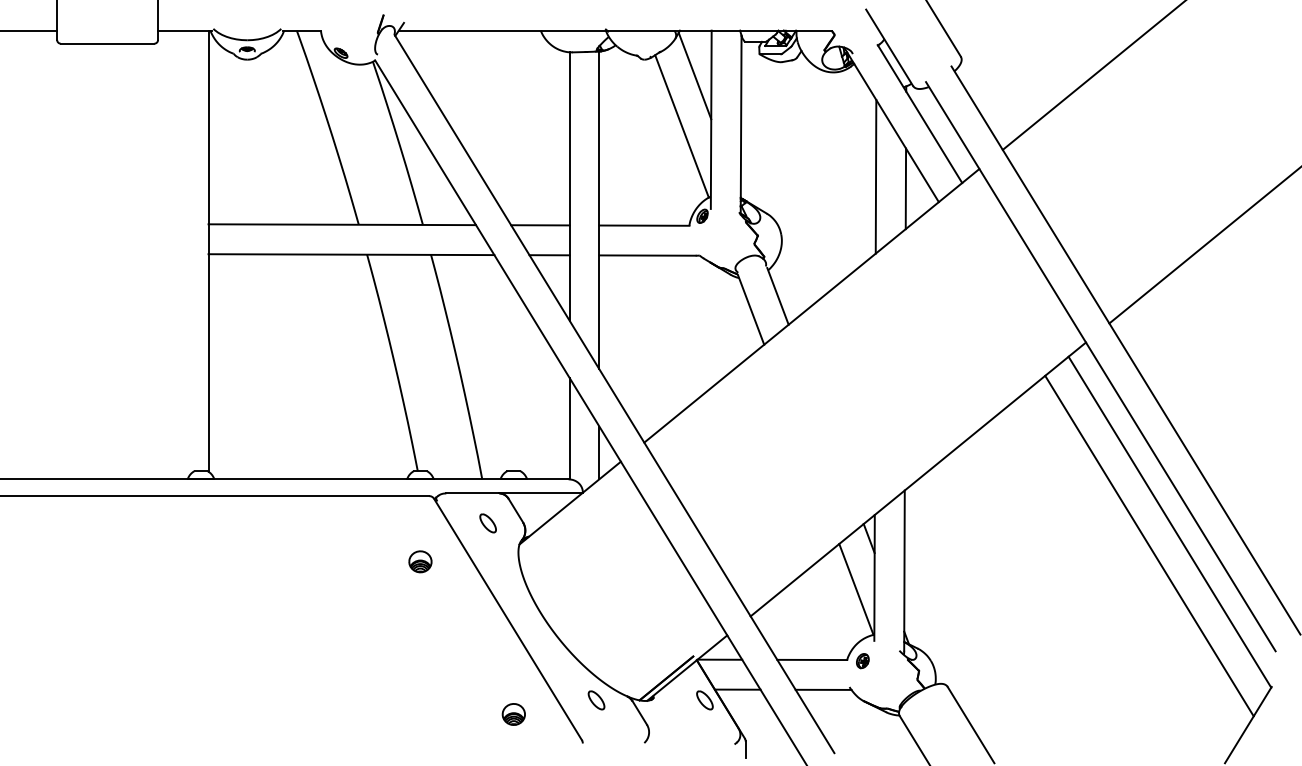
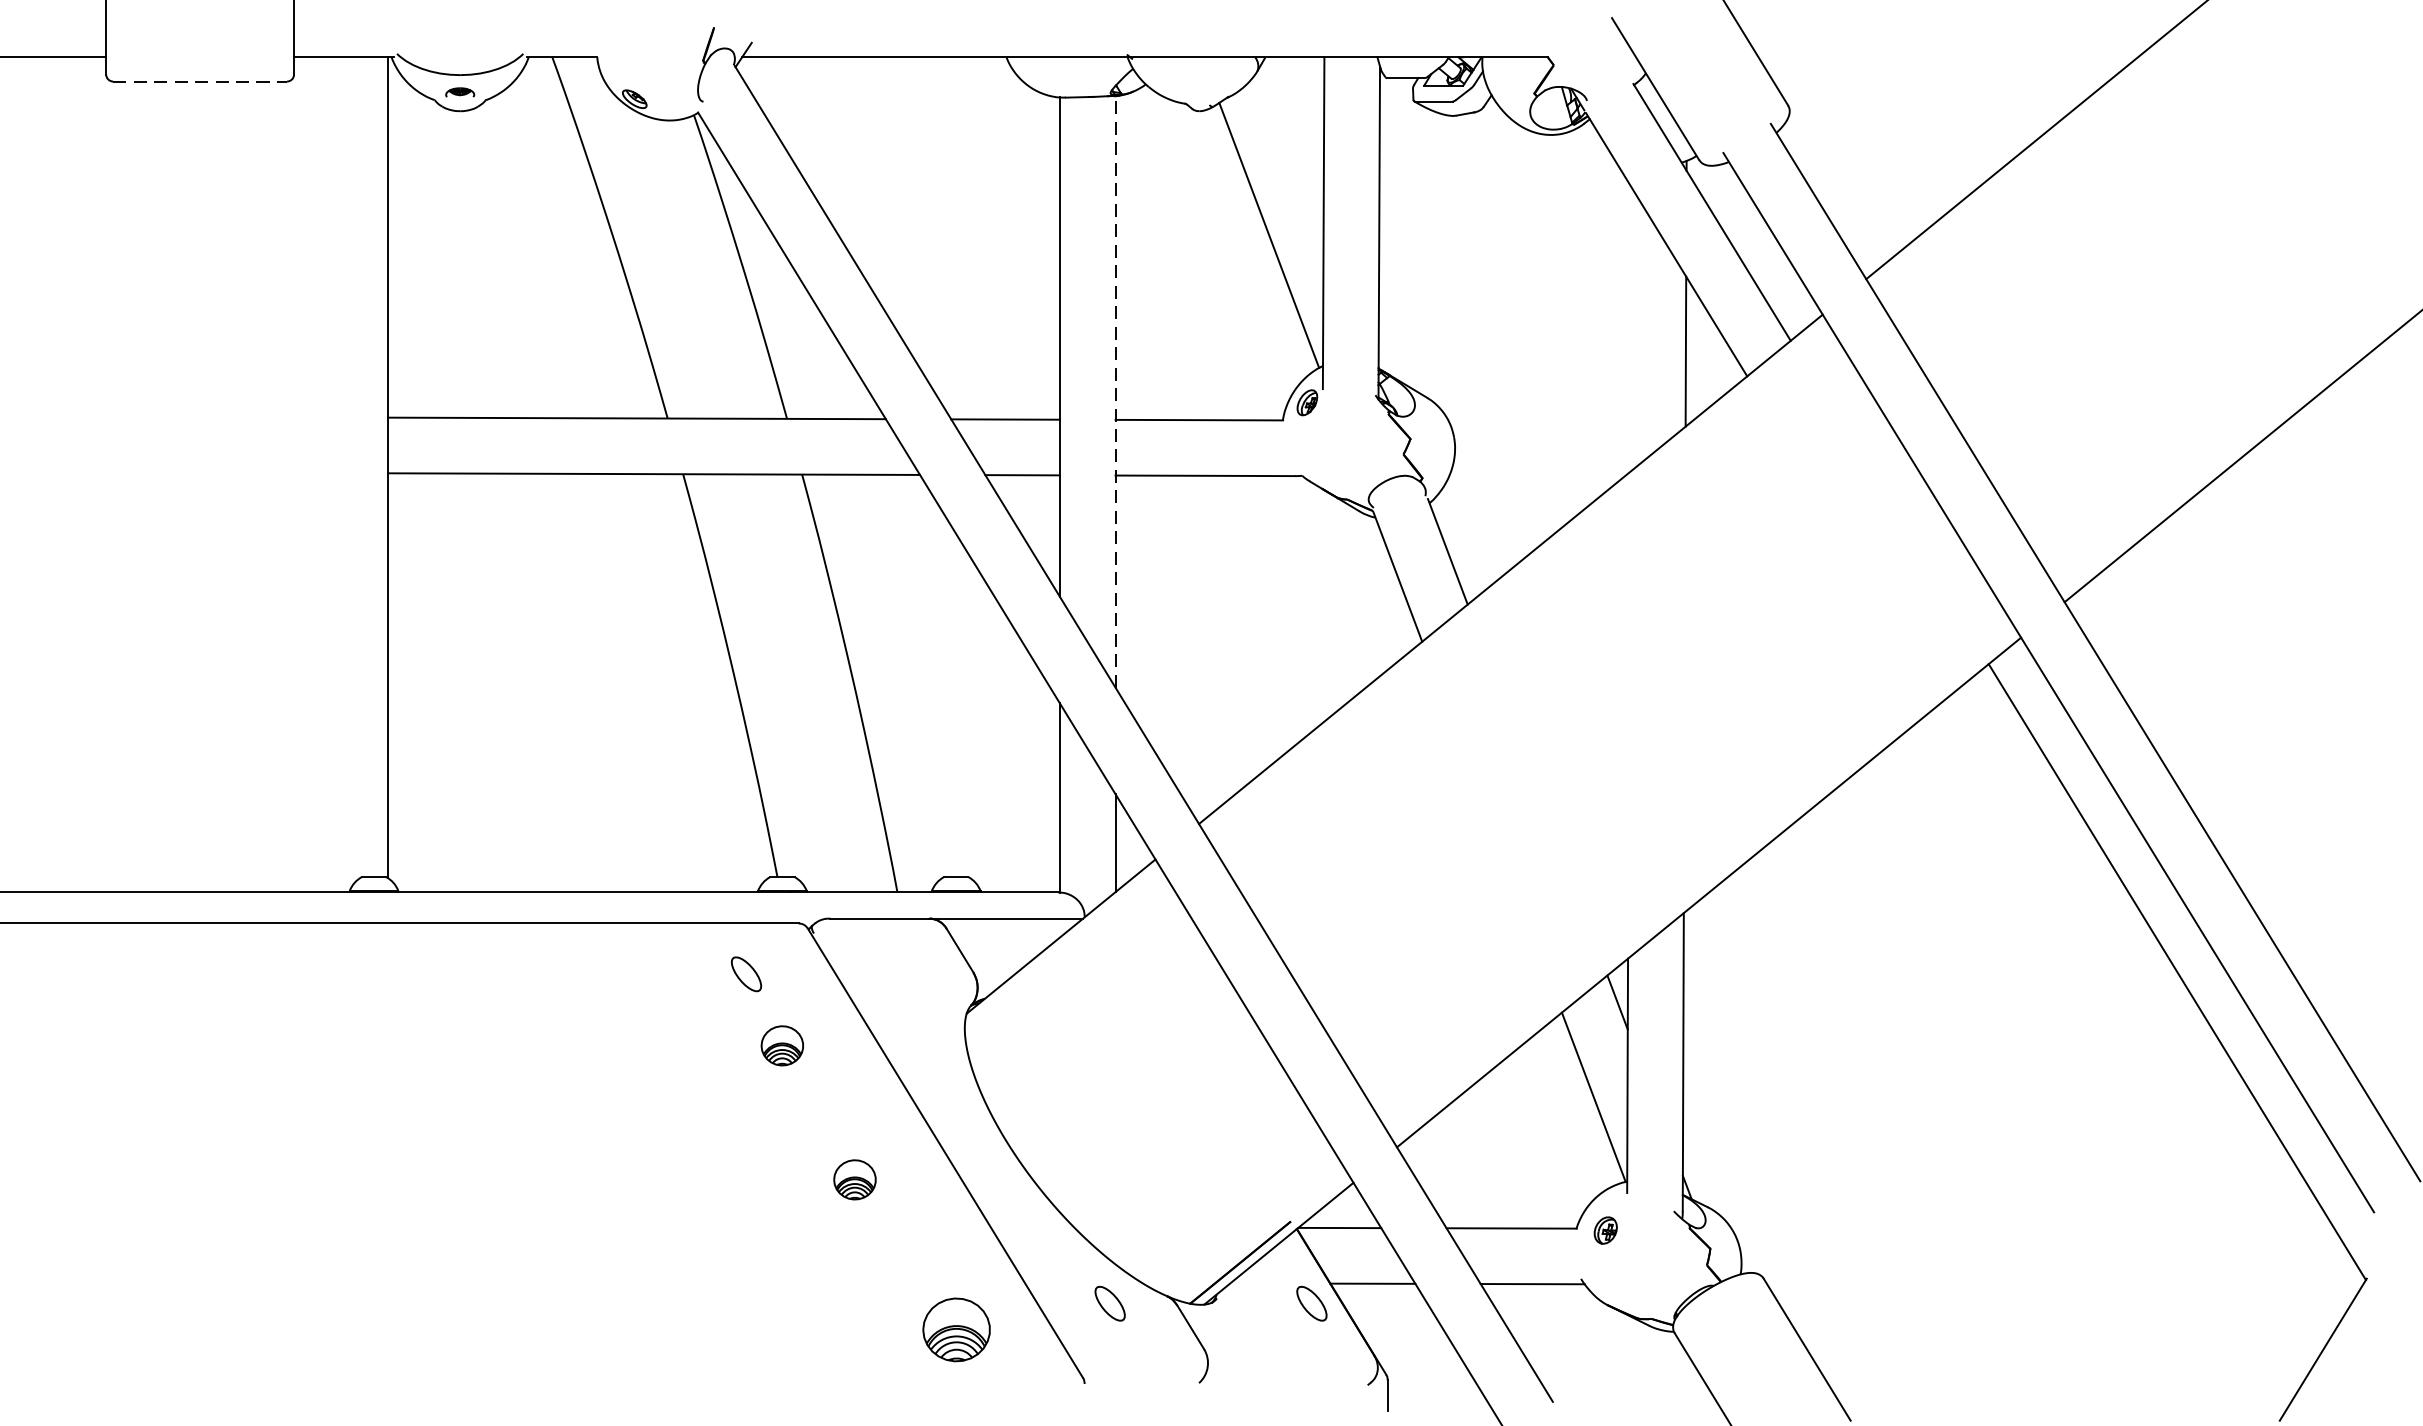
line: (107, 43) -> (199, 81), solid -> dashed
line: (694, 75) -> (1292, 140), removed
line: (875, 176) -> (1629, 328), removed
line: (599, 210) -> (1115, 391), solid -> dashed
part: (487, 523) -> (745, 974), moved
line: (1149, 545) -> (2139, 1015), removed
part: (459, 633) -> (855, 1179), added
part: (513, 714) -> (955, 1329), size x1.6

